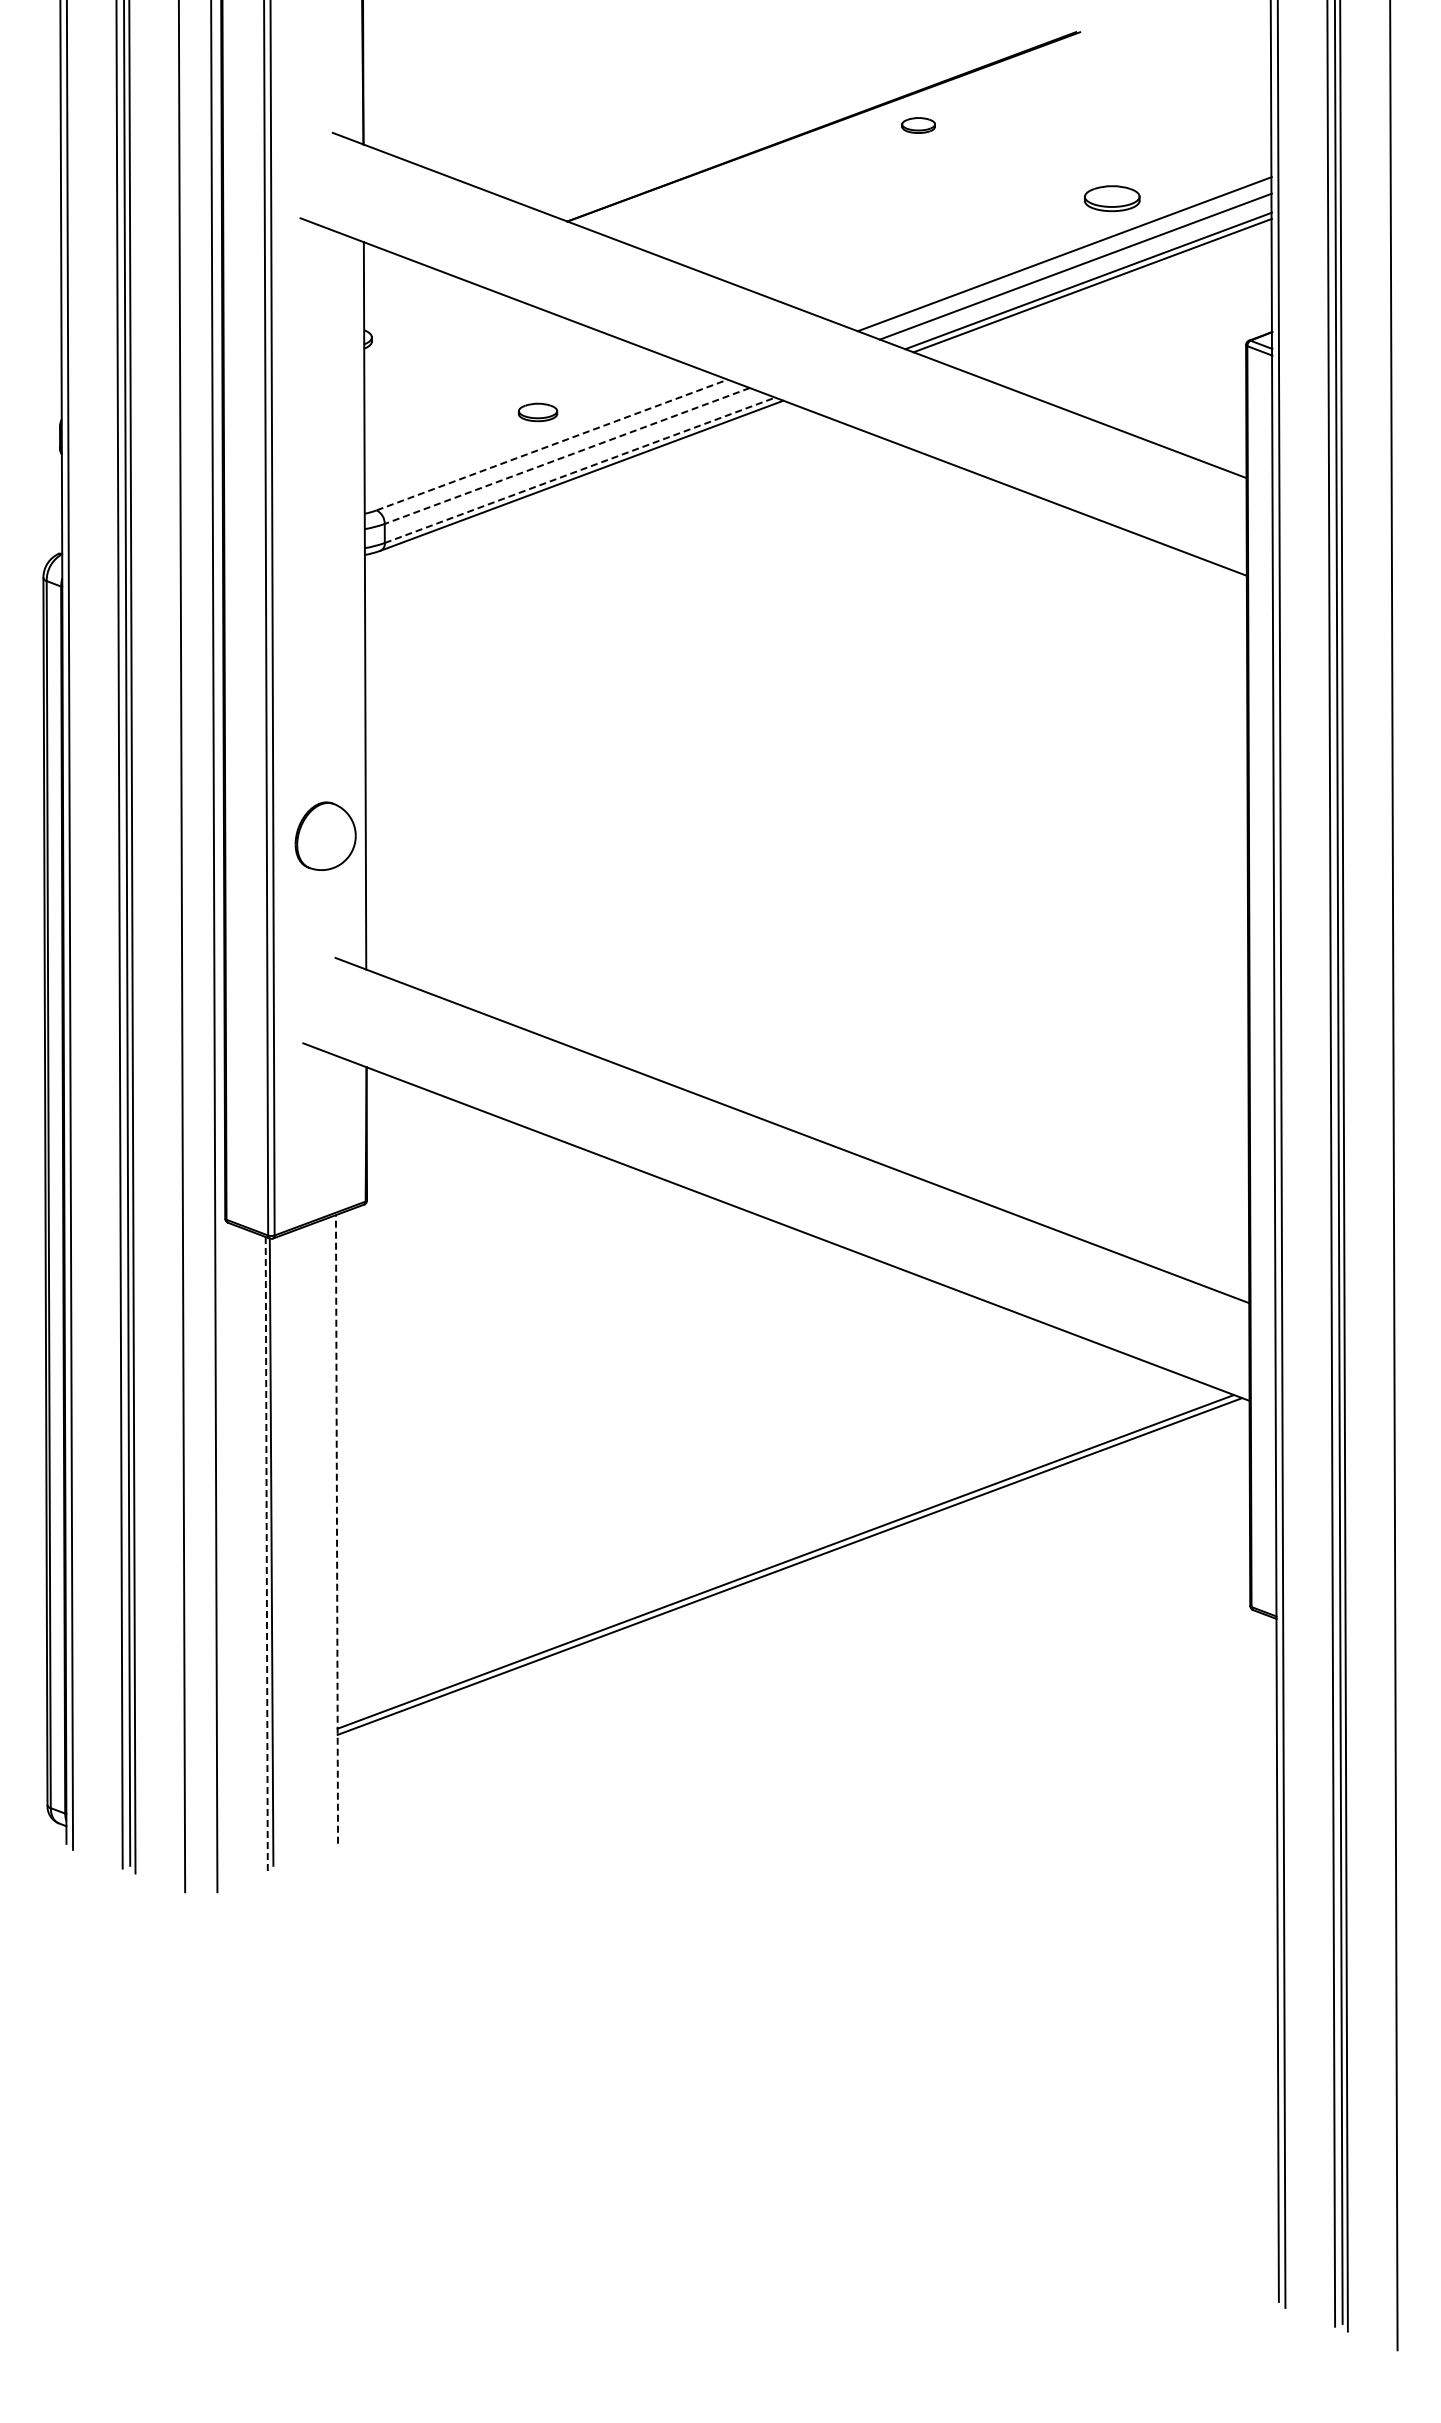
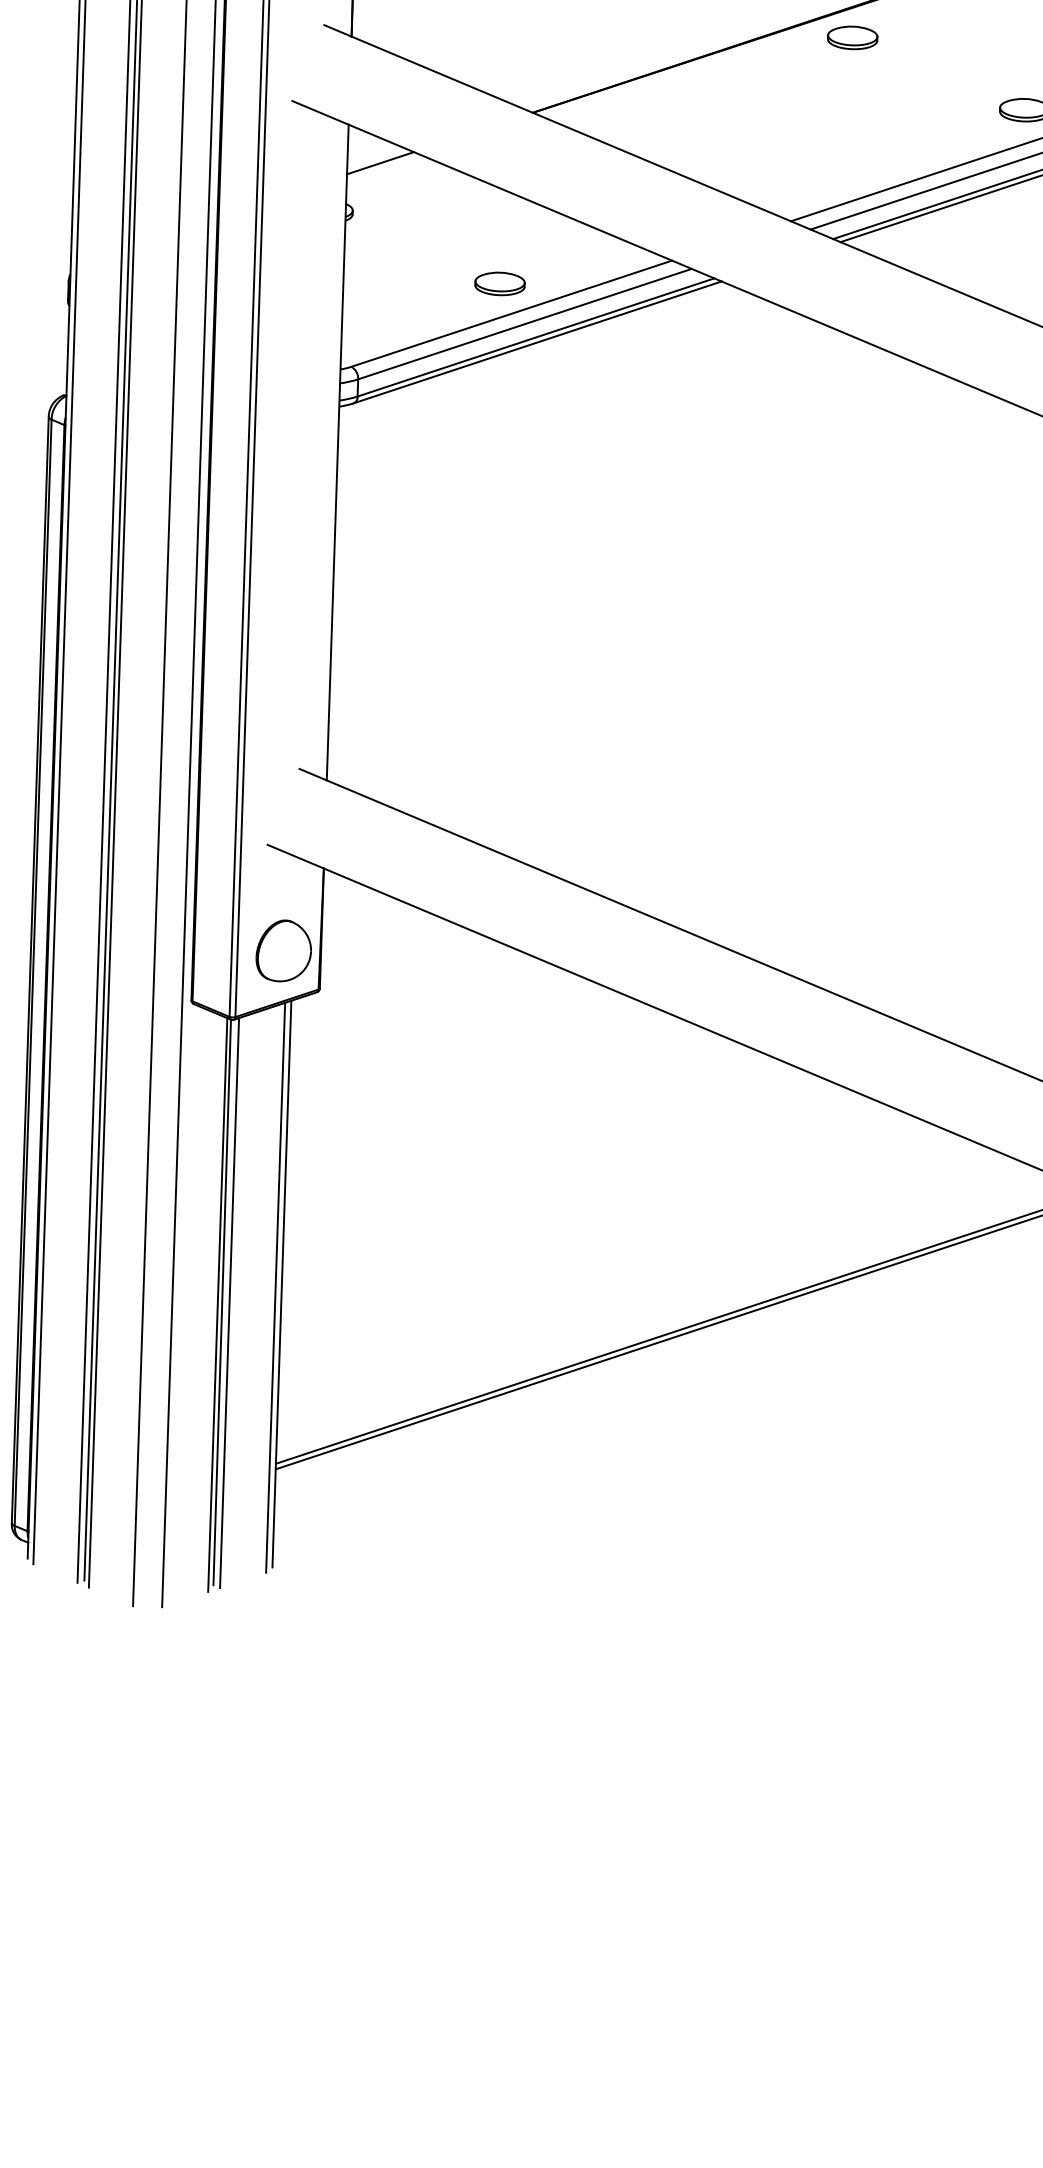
part: (918, 125) -> (852, 37), size x1.67
line: (400, 283) -> (380, 163), added
part: (537, 412) -> (499, 283), size x1.43
line: (552, 444) -> (512, 313), dashed -> solid
line: (567, 456) -> (525, 324), dashed -> solid
line: (580, 470) -> (536, 337), dashed -> solid
part: (325, 835) -> (283, 950), moved
line: (336, 1528) -> (281, 1283), dashed -> solid
line: (330, 1533) -> (275, 1287), added
line: (279, 1552) -> (229, 1303), added
line: (266, 1555) -> (217, 1305), dashed -> solid

